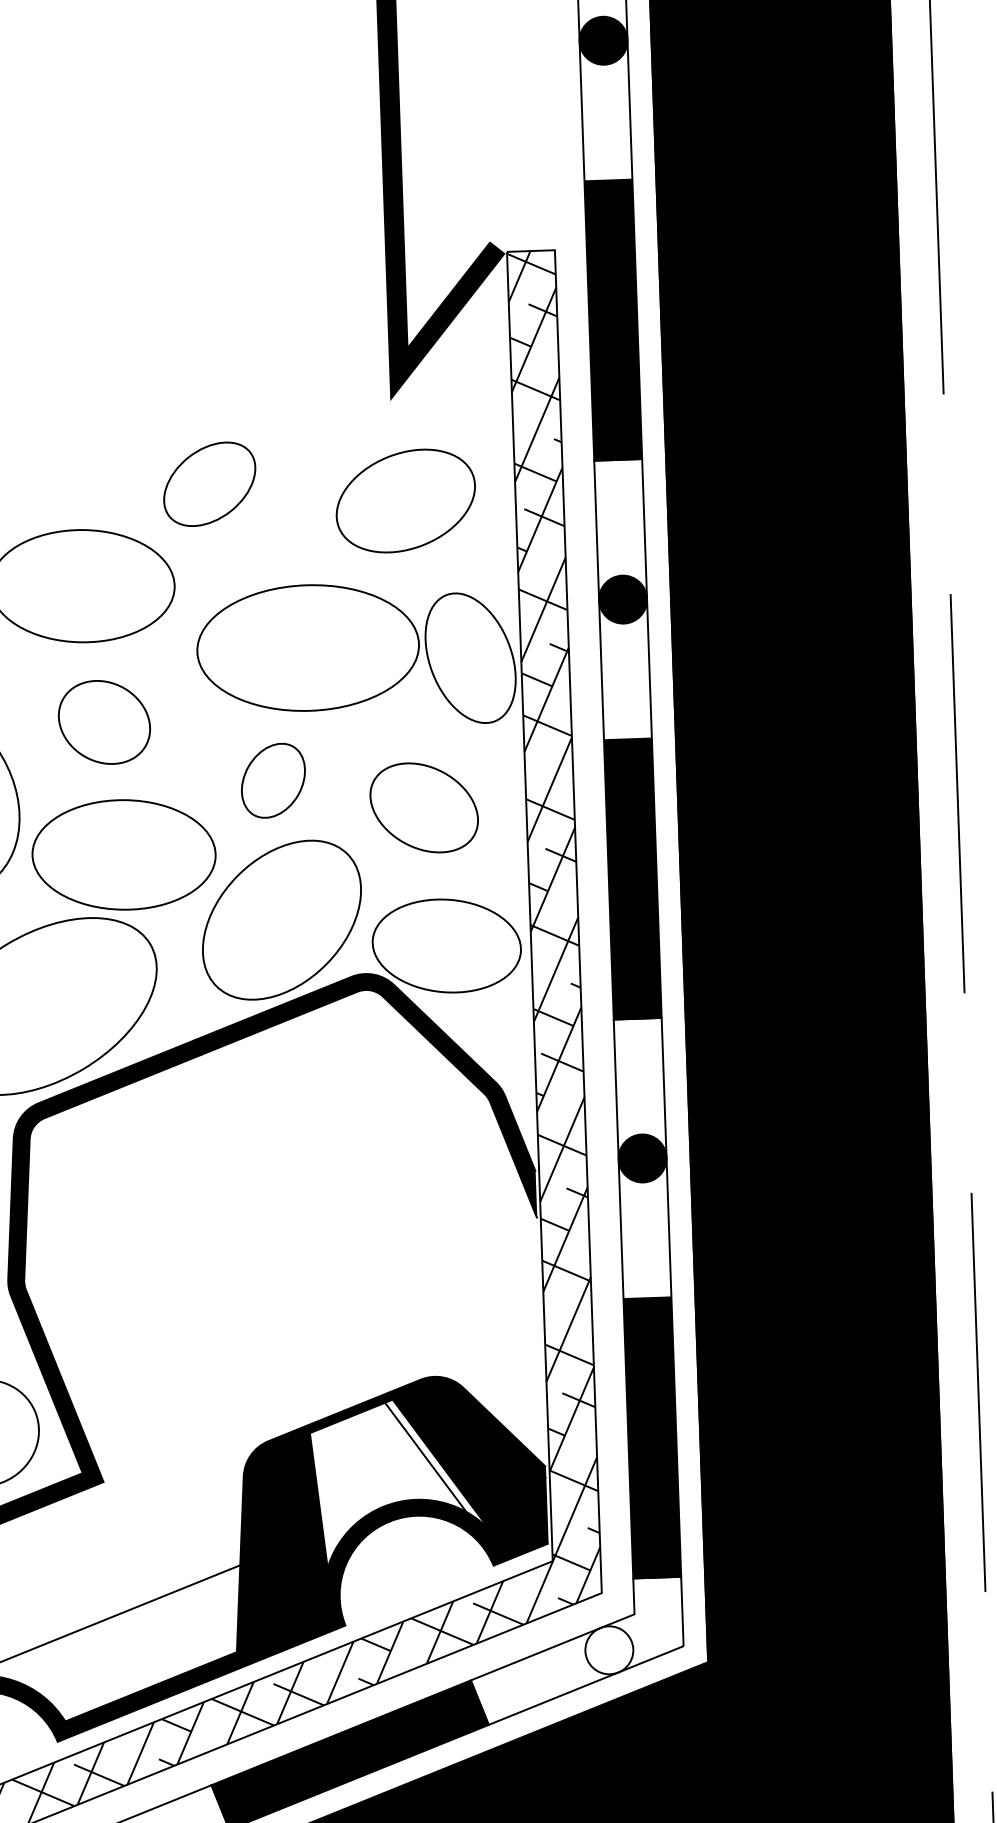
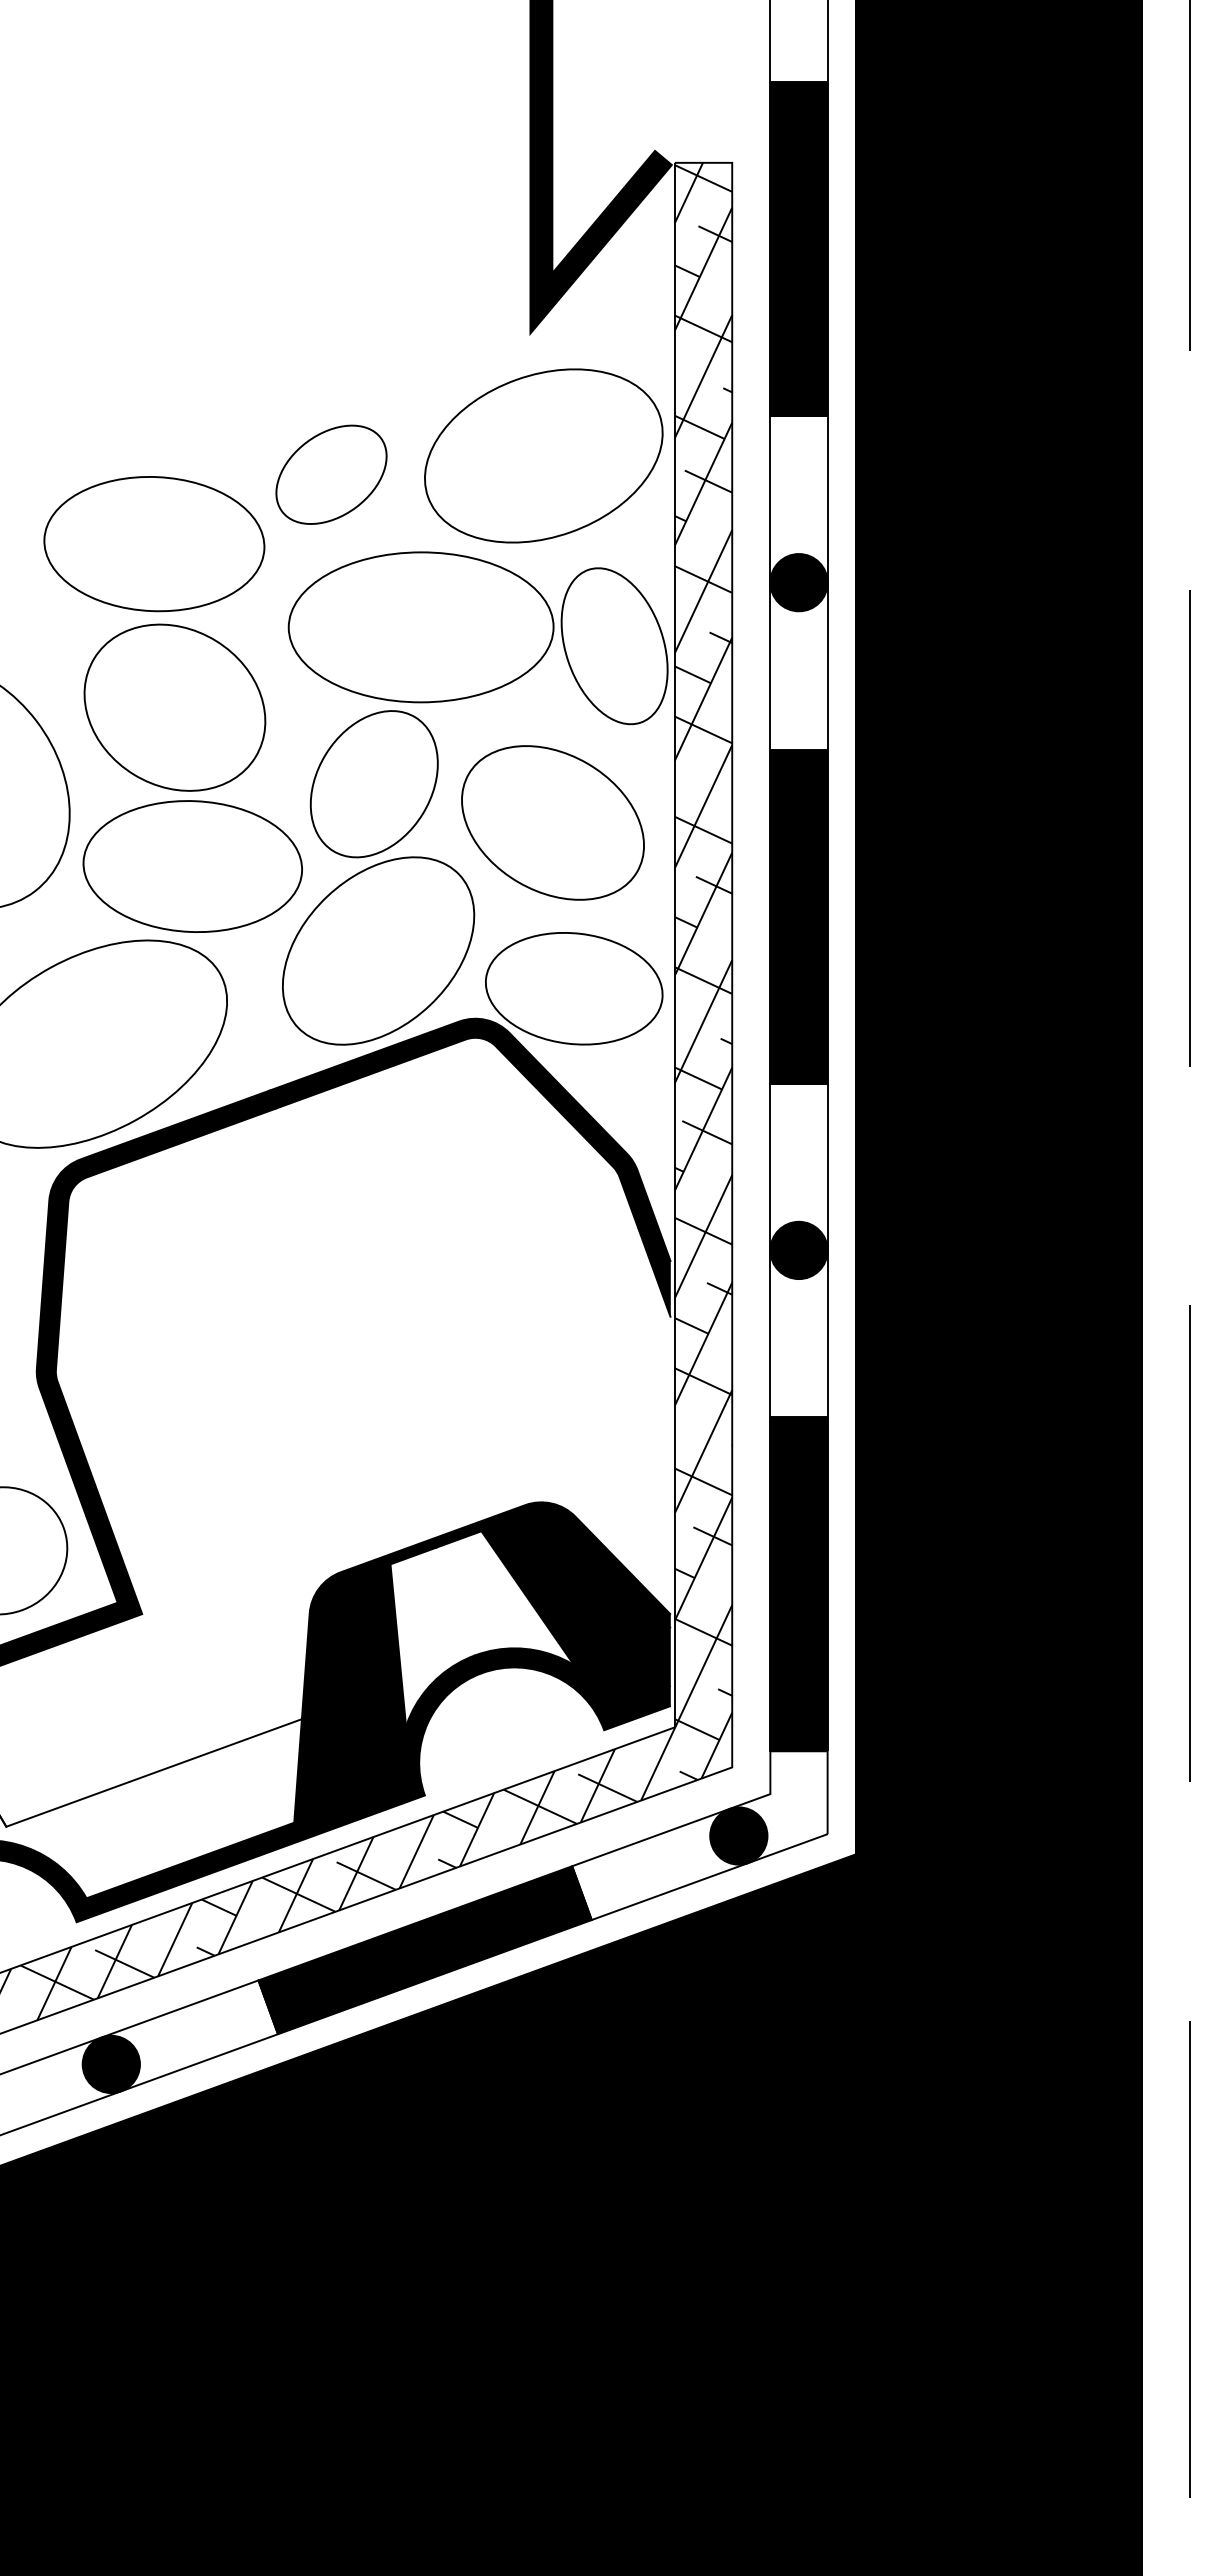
part: (209, 484) -> (331, 474), moved
part: (405, 500) -> (543, 455), size x1.43
part: (104, 722) -> (174, 707), size x1.67
part: (272, 780) -> (373, 784), size x1.67
part: (423, 807) -> (552, 822), size x1.43
fill: (437, 1465) -> (541, 1608), added
fill: (609, 1649) -> (738, 1835), added

